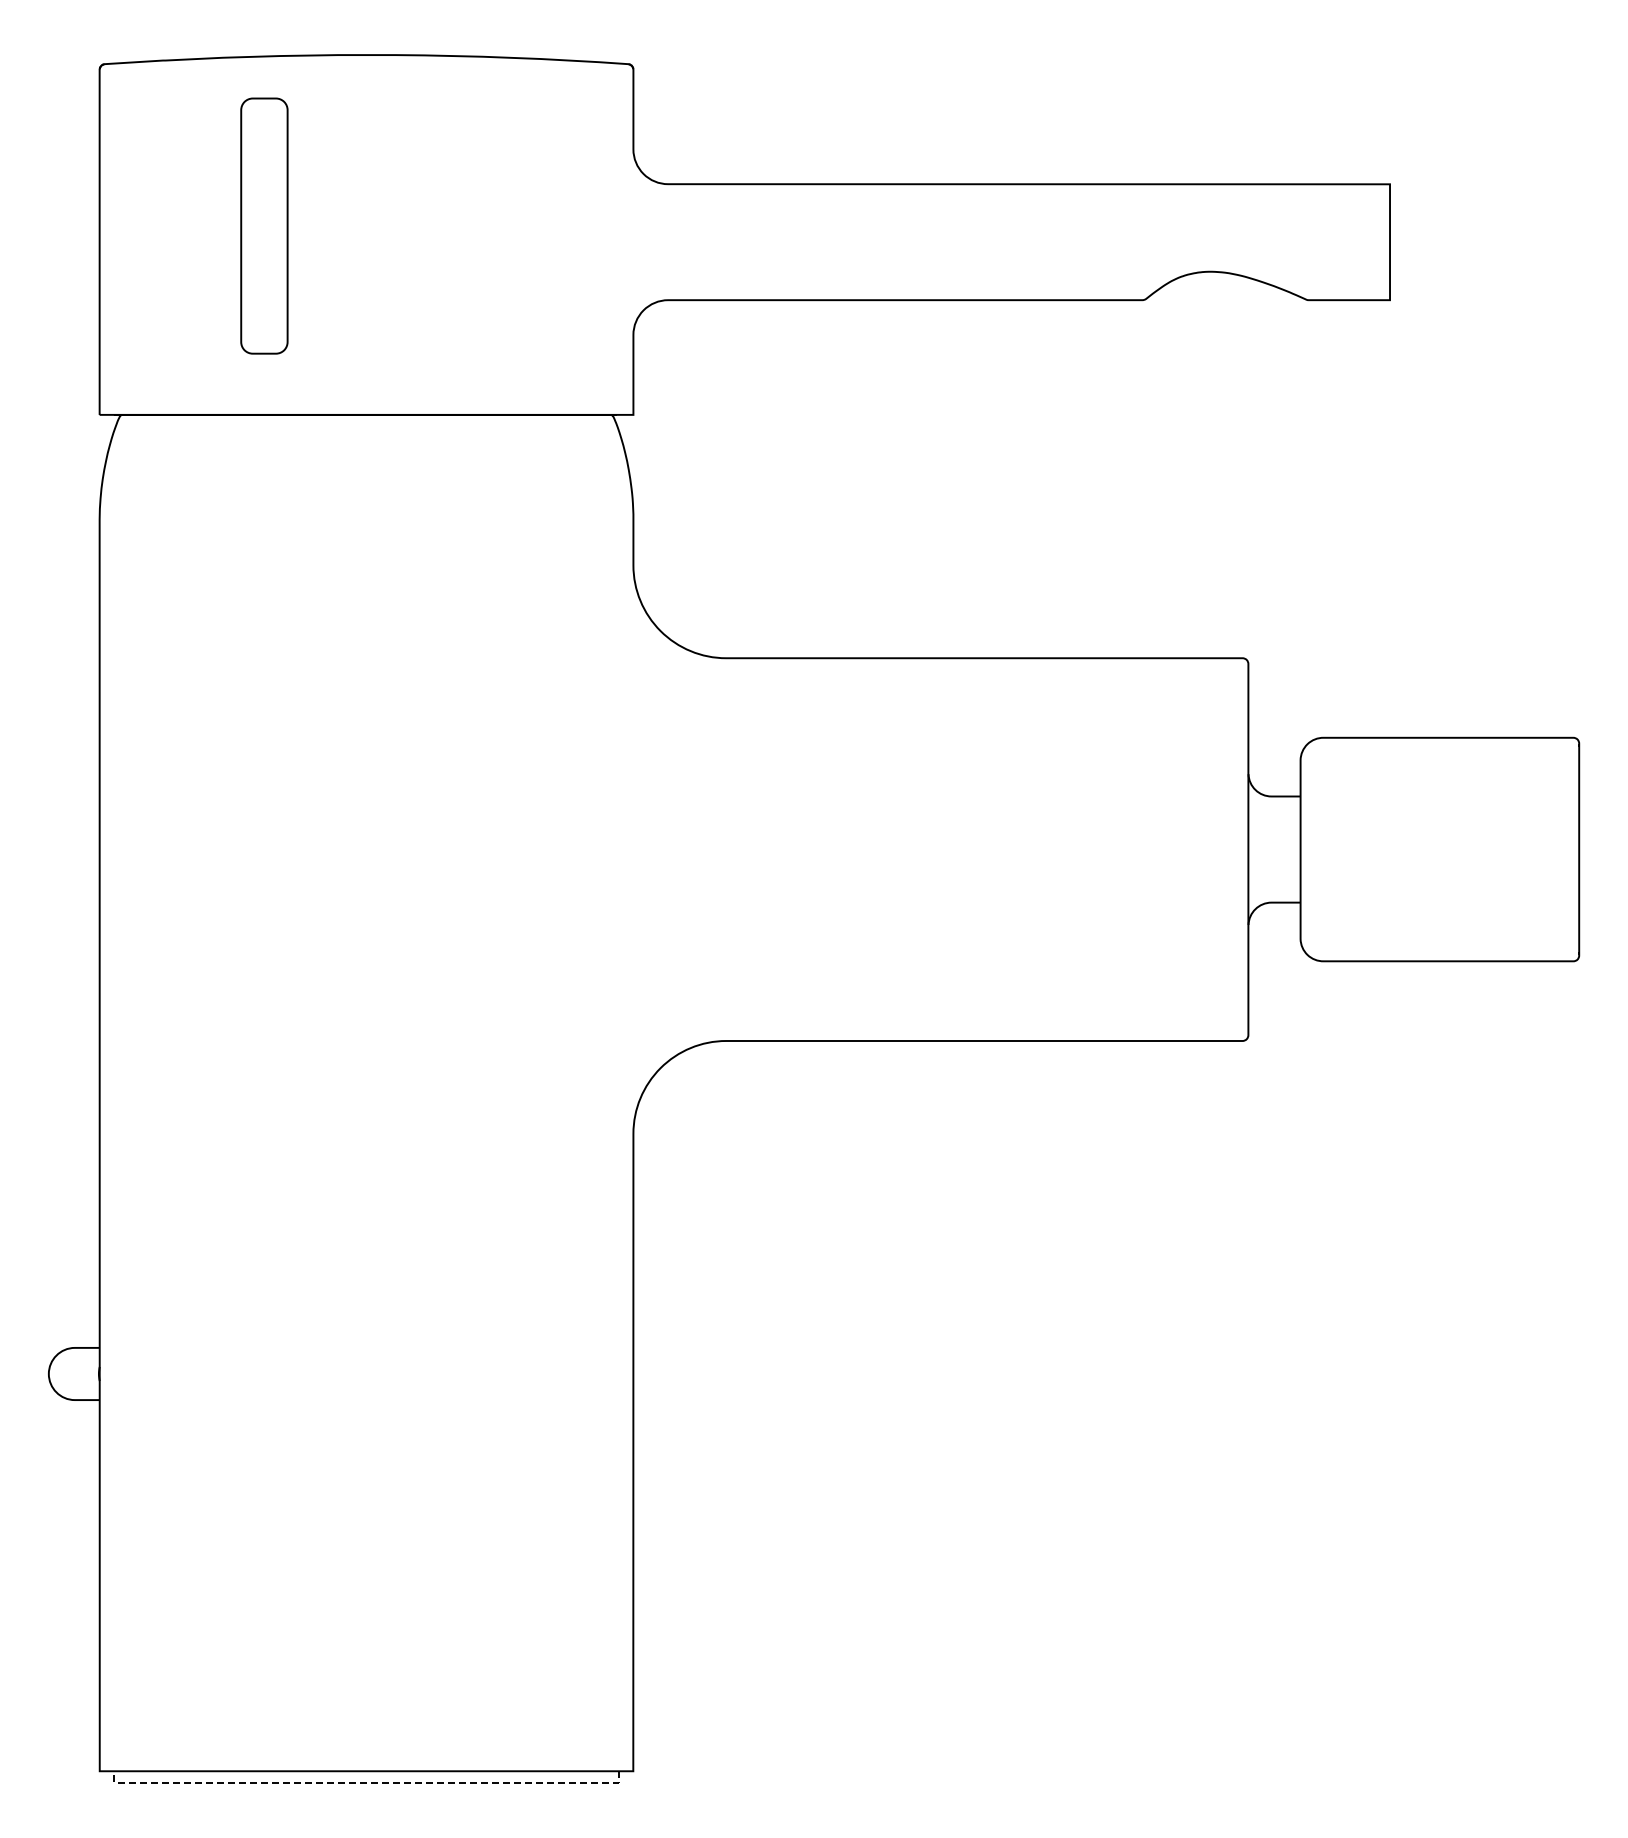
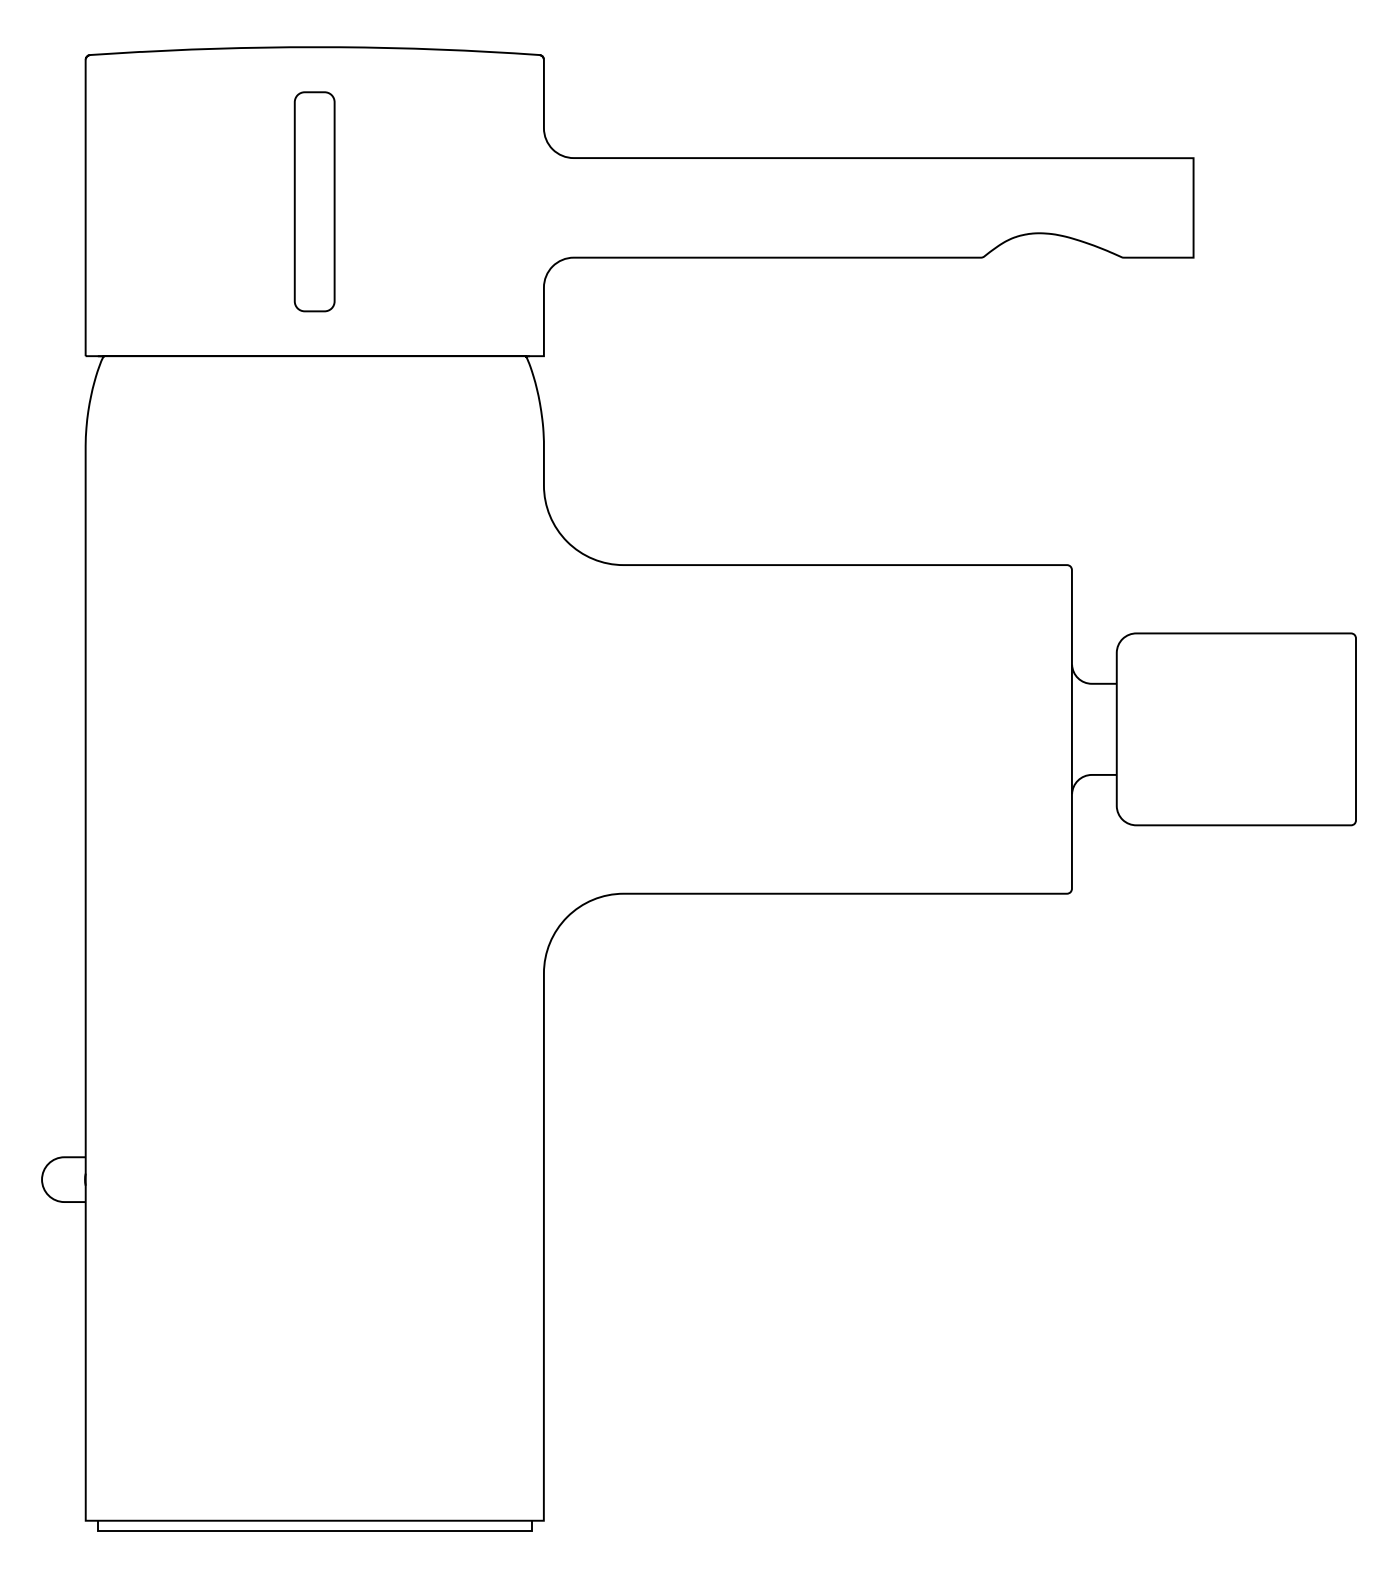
part: (264, 225) -> (314, 201), moved
line: (366, 1782) -> (314, 1530), dashed -> solid

